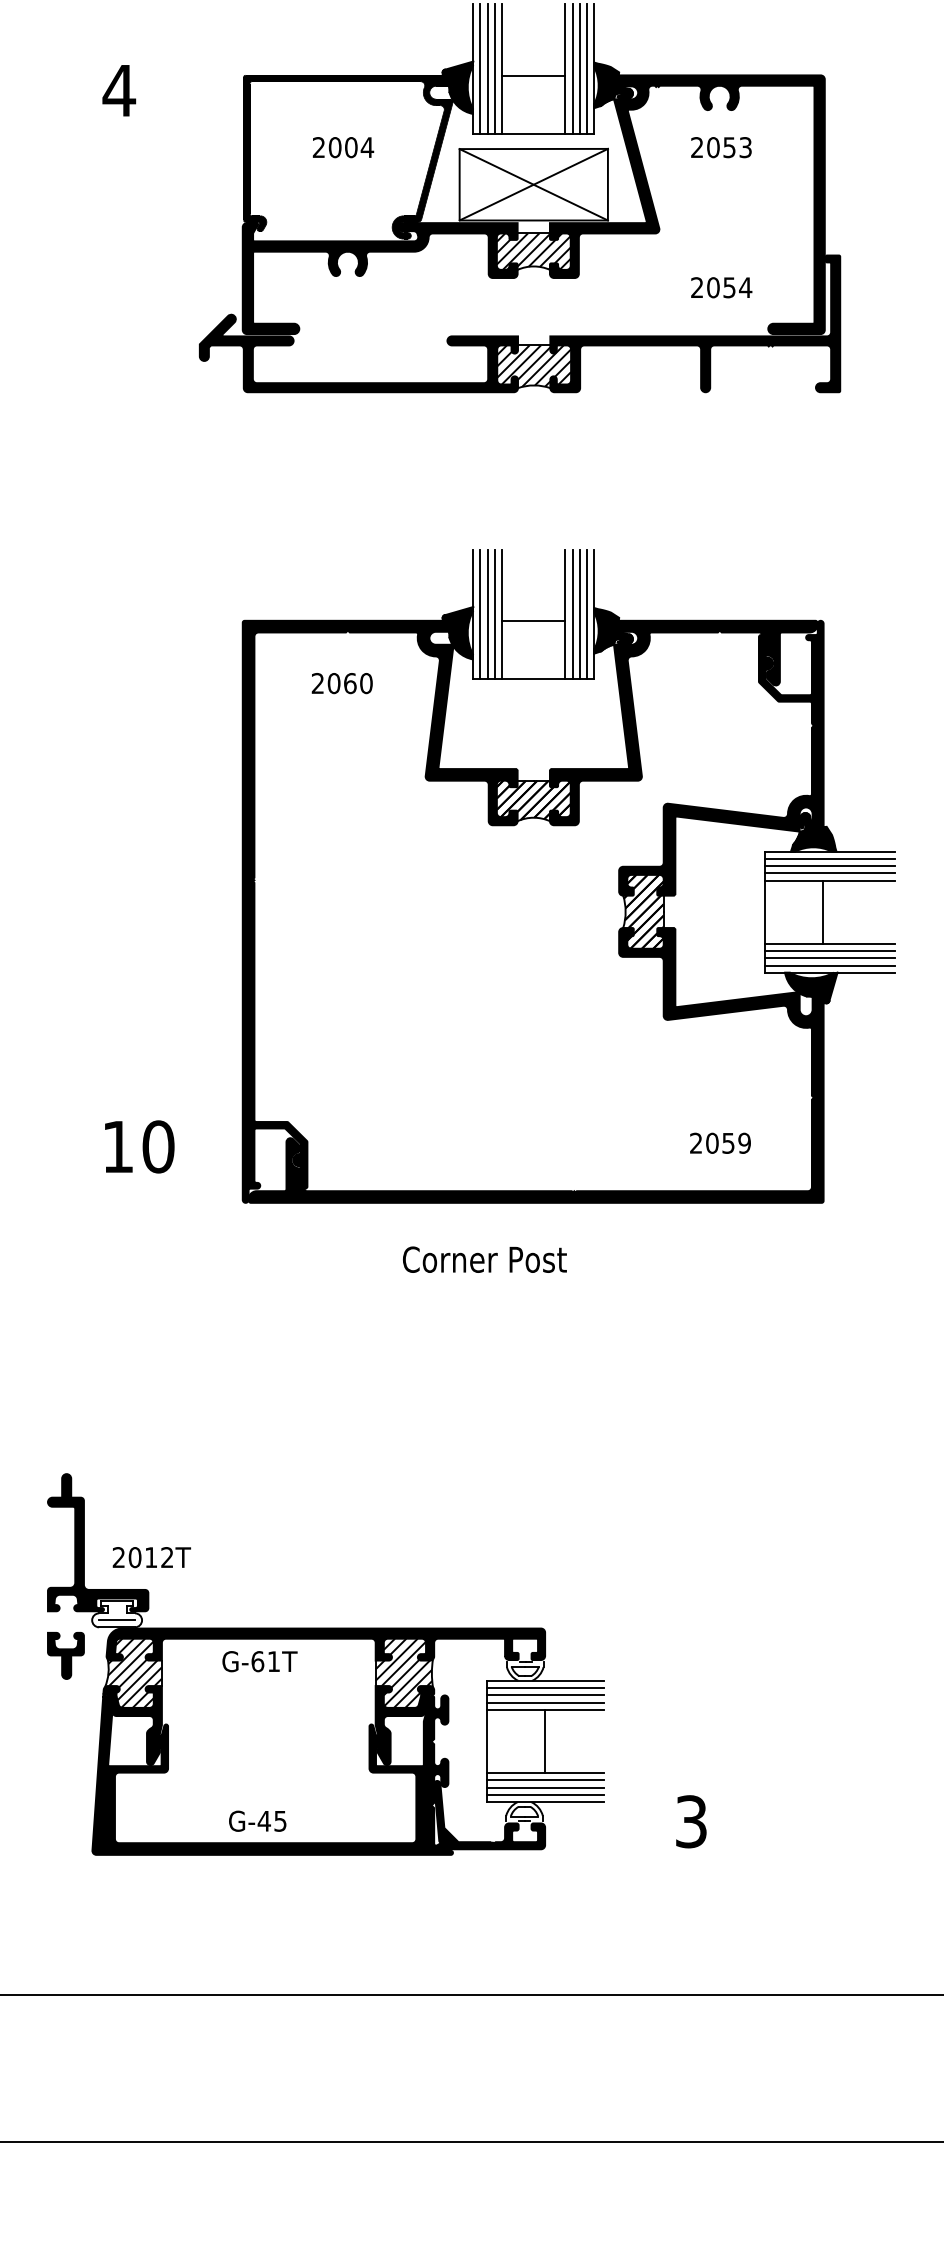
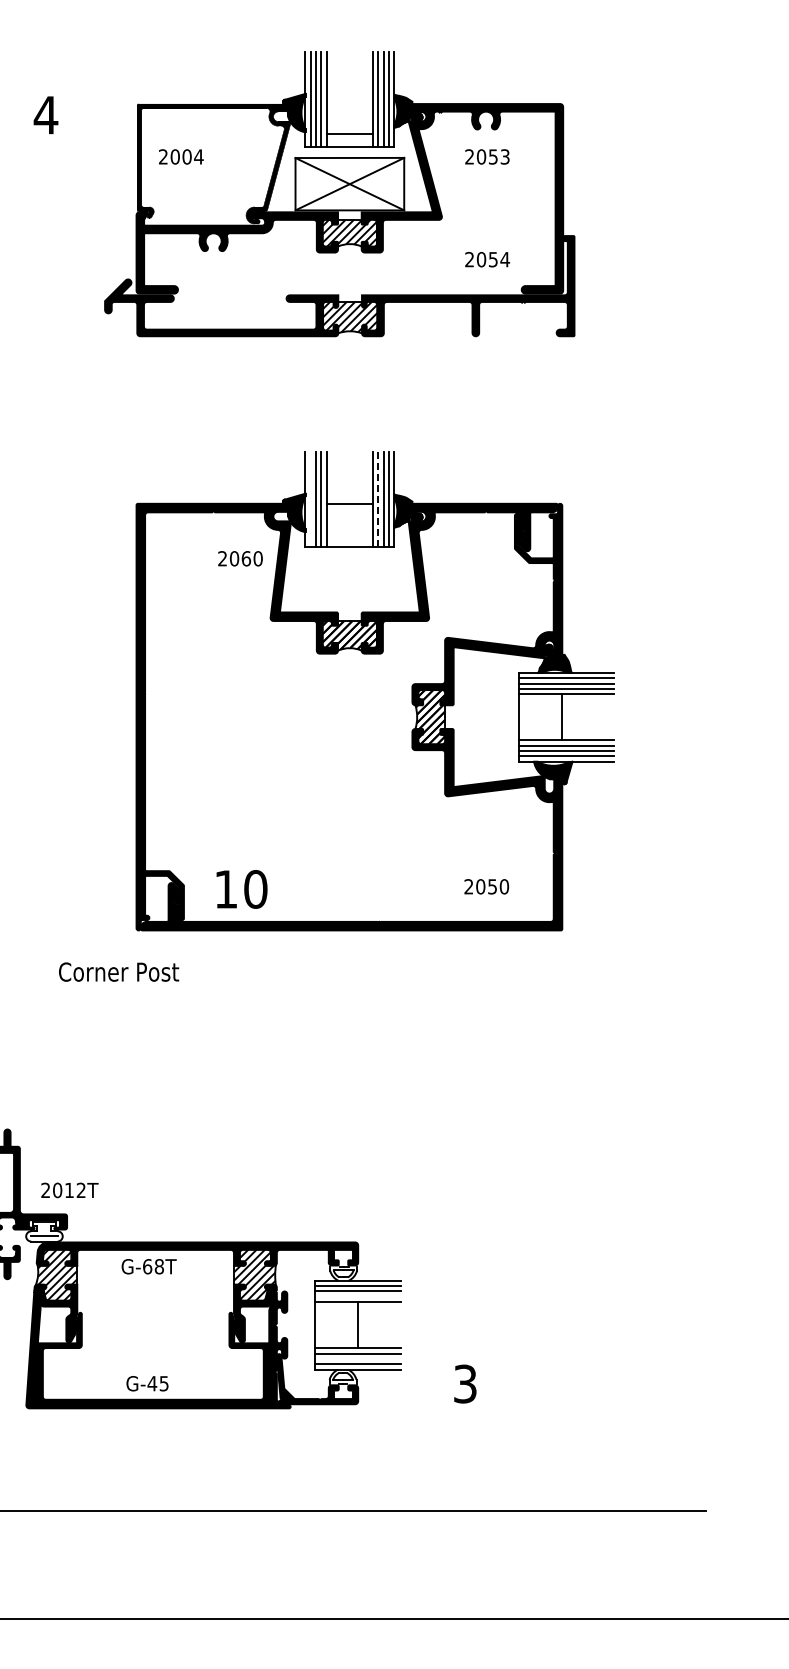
line: (533, 76) -> (349, 134), moved
text: (343, 146) -> (181, 156), moved
line: (480, 613) -> (310, 498), removed
line: (572, 614) -> (378, 499), solid -> dashed
text: (342, 683) -> (240, 558), moved
text: (743, 1142) -> (503, 886), 2059 -> 2050
text: (139, 1147) -> (241, 889), moved
text: (485, 1258) -> (119, 971), moved
text: (272, 1661) -> (158, 1266), G-61T -> G-68T
line: (545, 1702) -> (358, 1296), removed
line: (545, 1788) -> (358, 1359), removed

